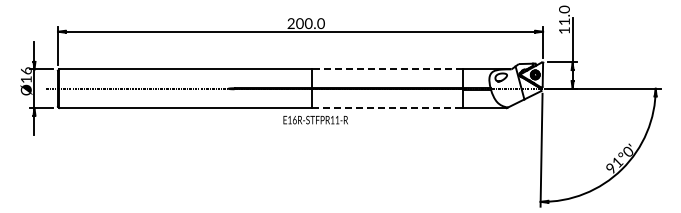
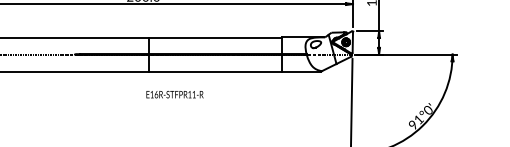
line: (387, 69) -> (215, 37), dashed -> solid
line: (387, 108) -> (215, 72), dashed -> solid
text: (315, 119) -> (174, 94), moved

